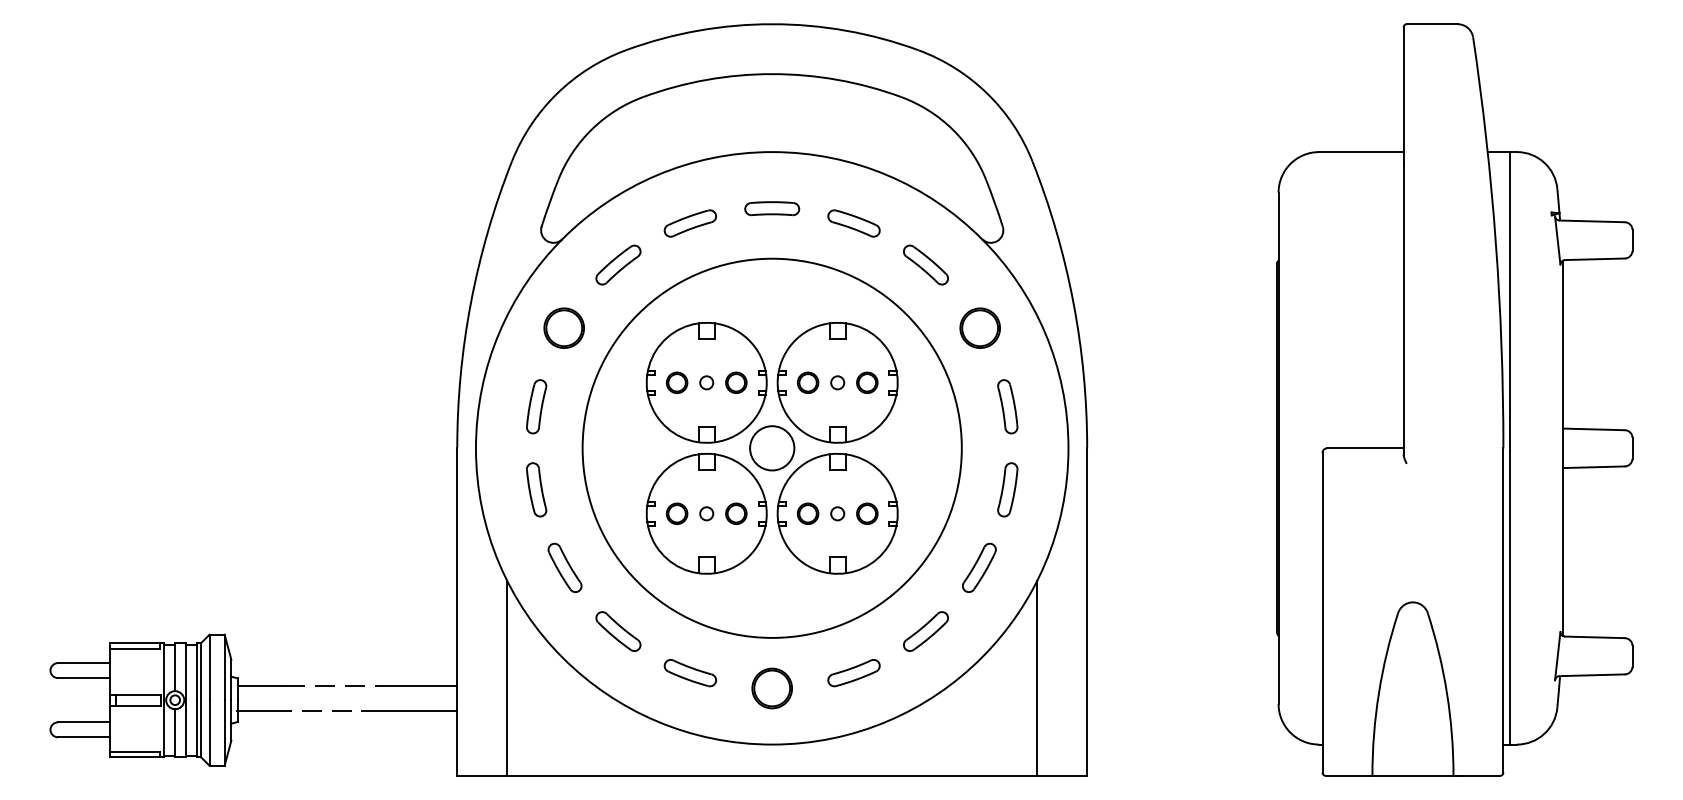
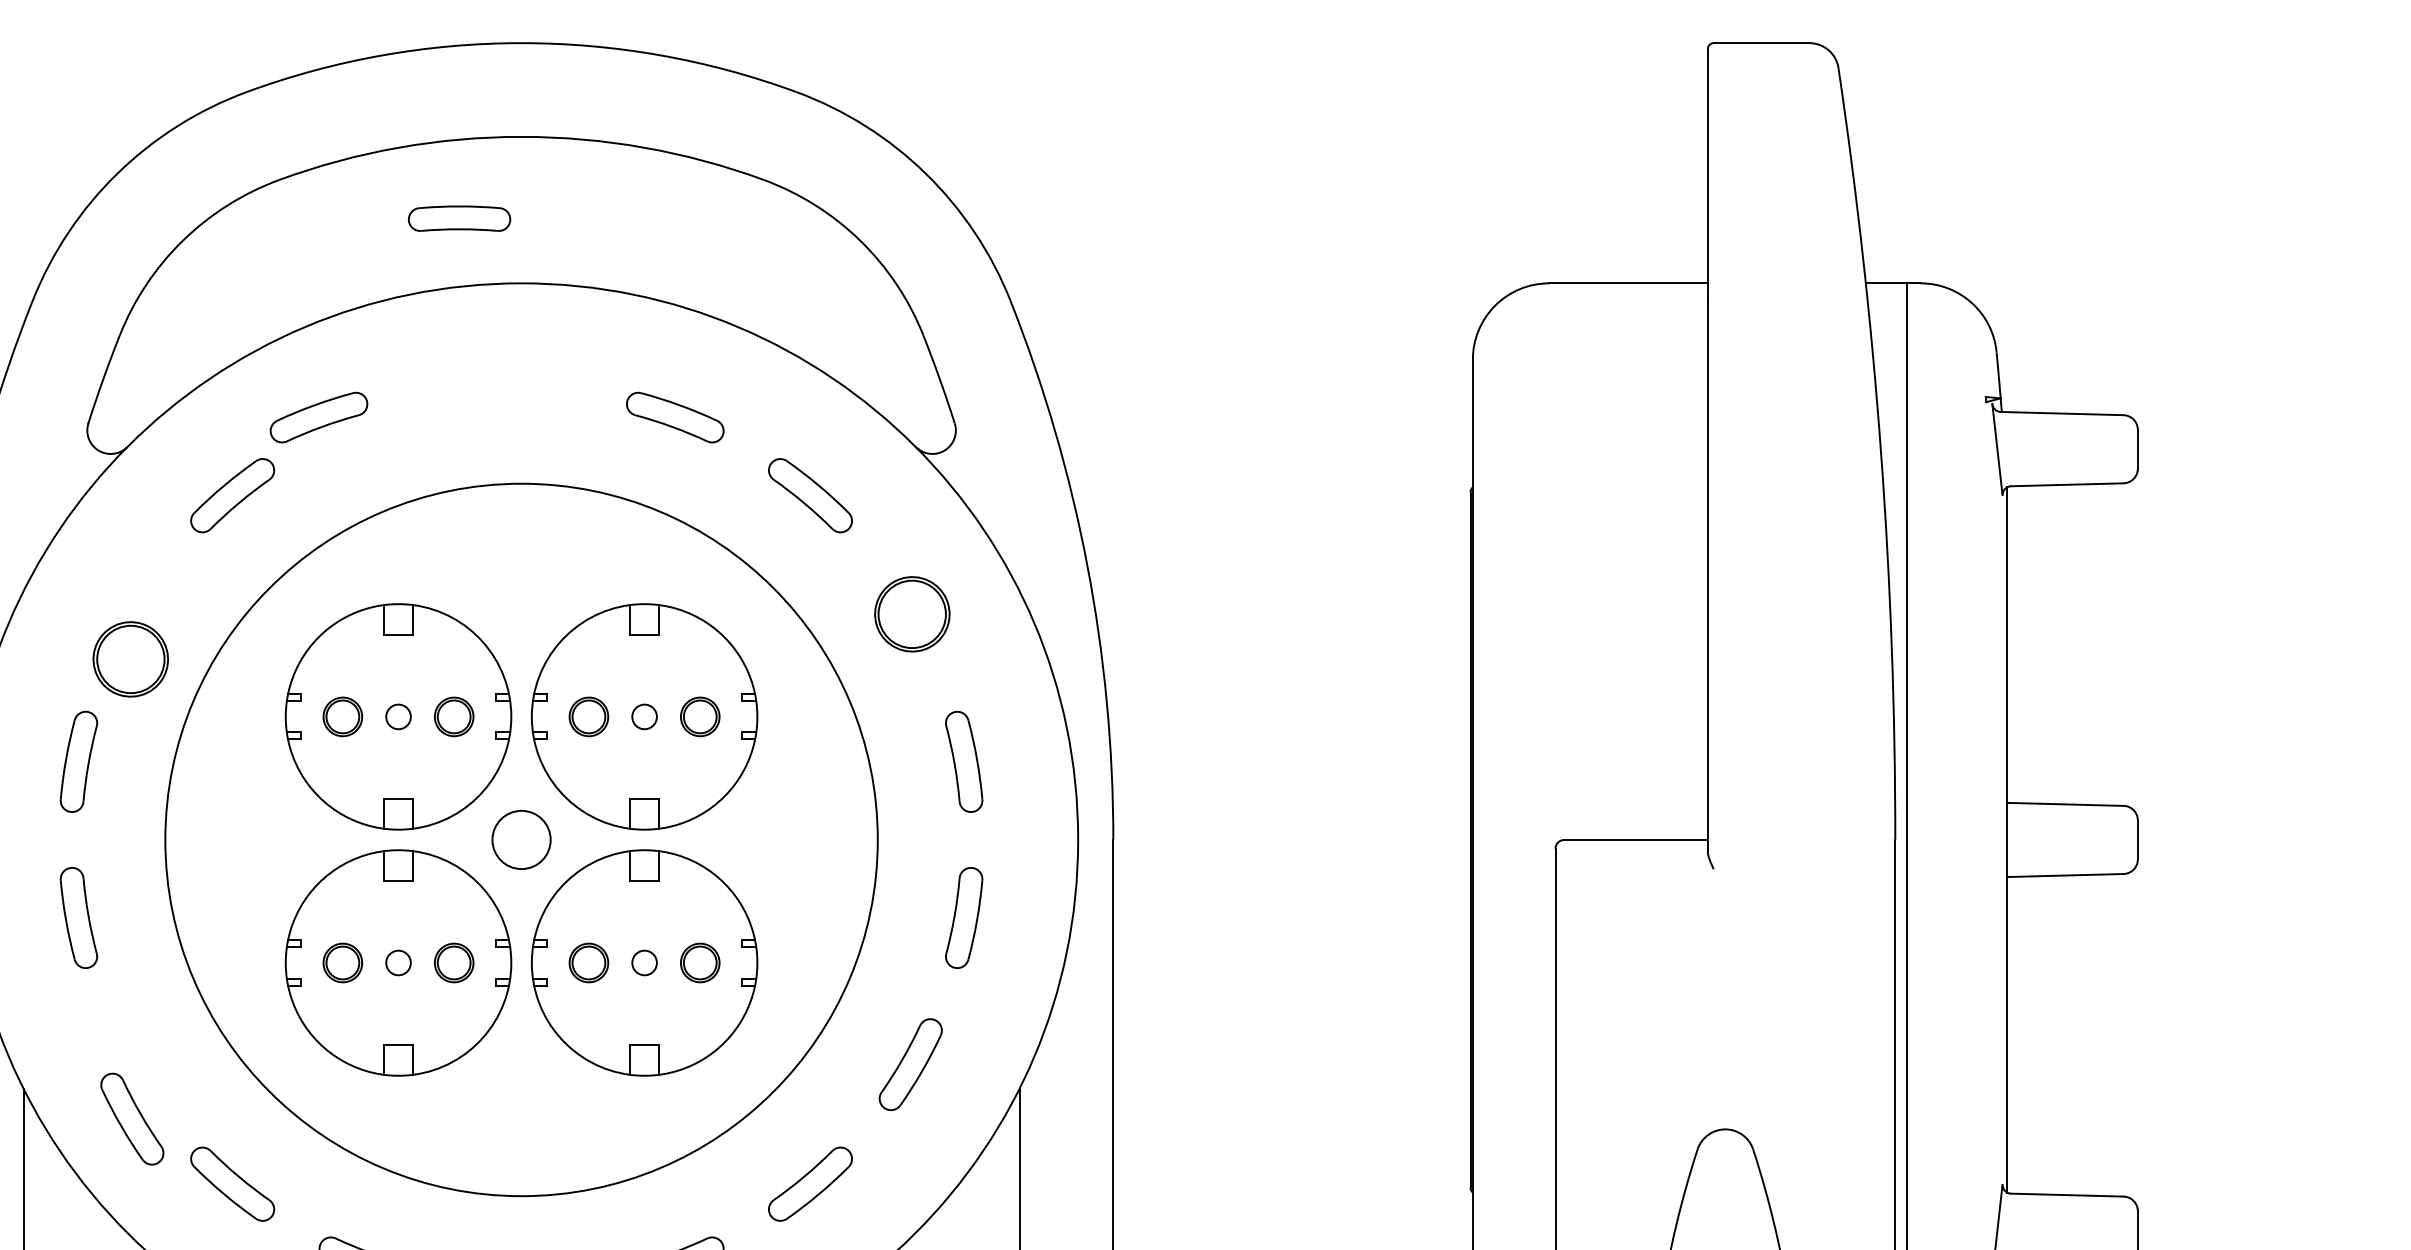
part: (772, 208) -> (460, 218), moved
part: (689, 223) -> (317, 417), moved
part: (563, 327) -> (129, 658), moved
circle: (772, 448) -> (522, 840), size x0.7
part: (564, 567) -> (131, 1118), moved

